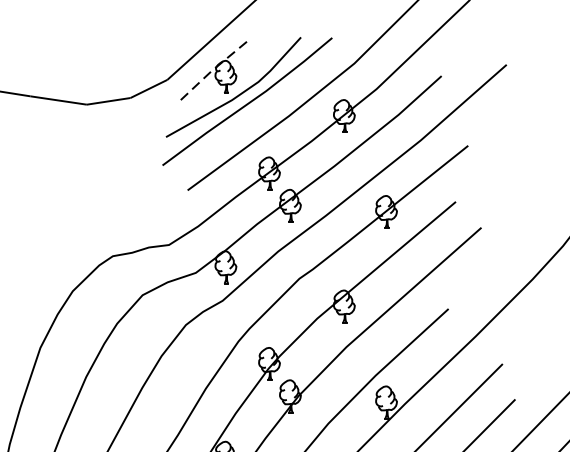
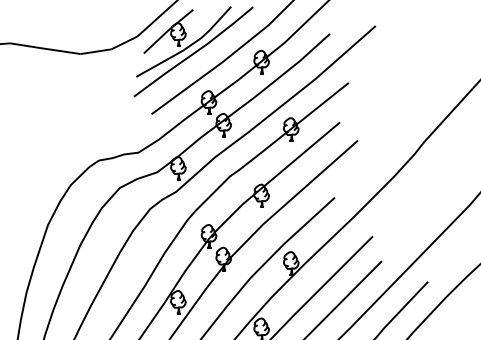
line: (210, 71) -> (167, 30), dashed -> solid

